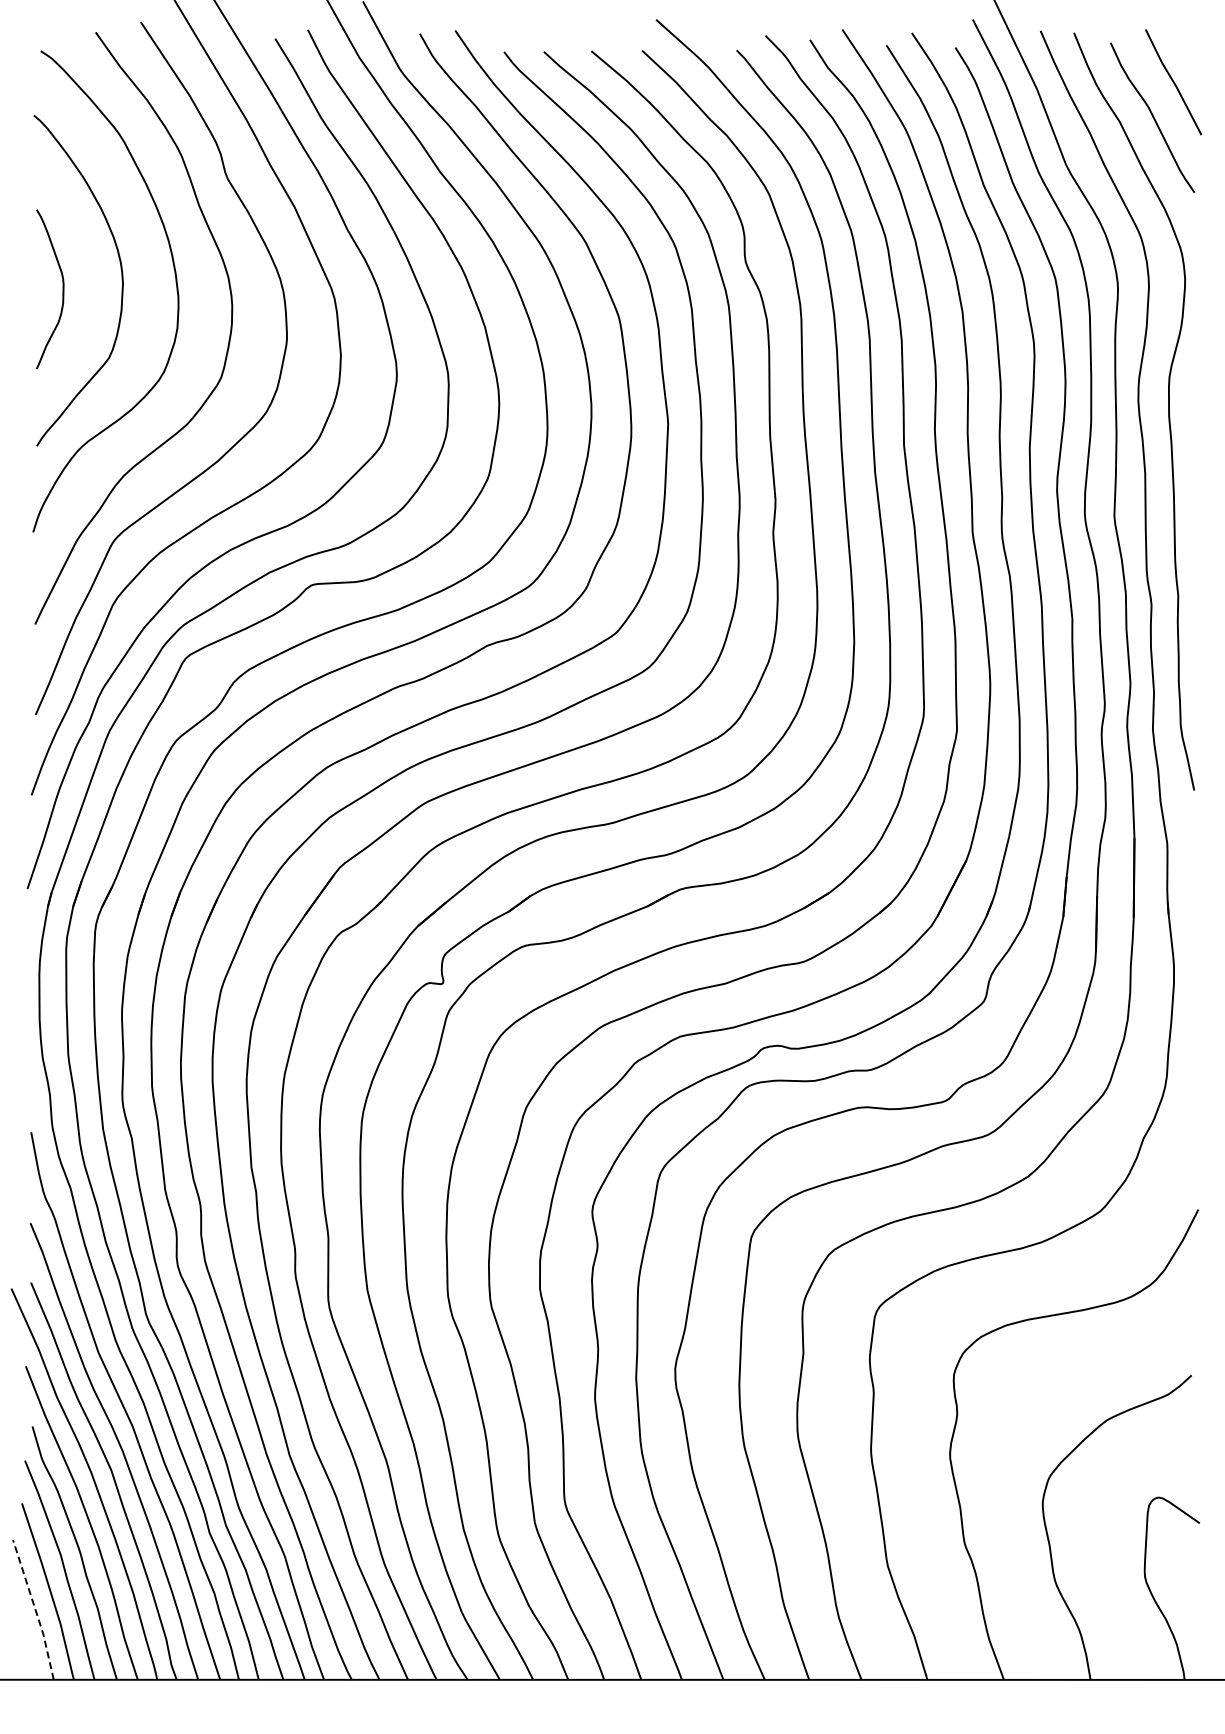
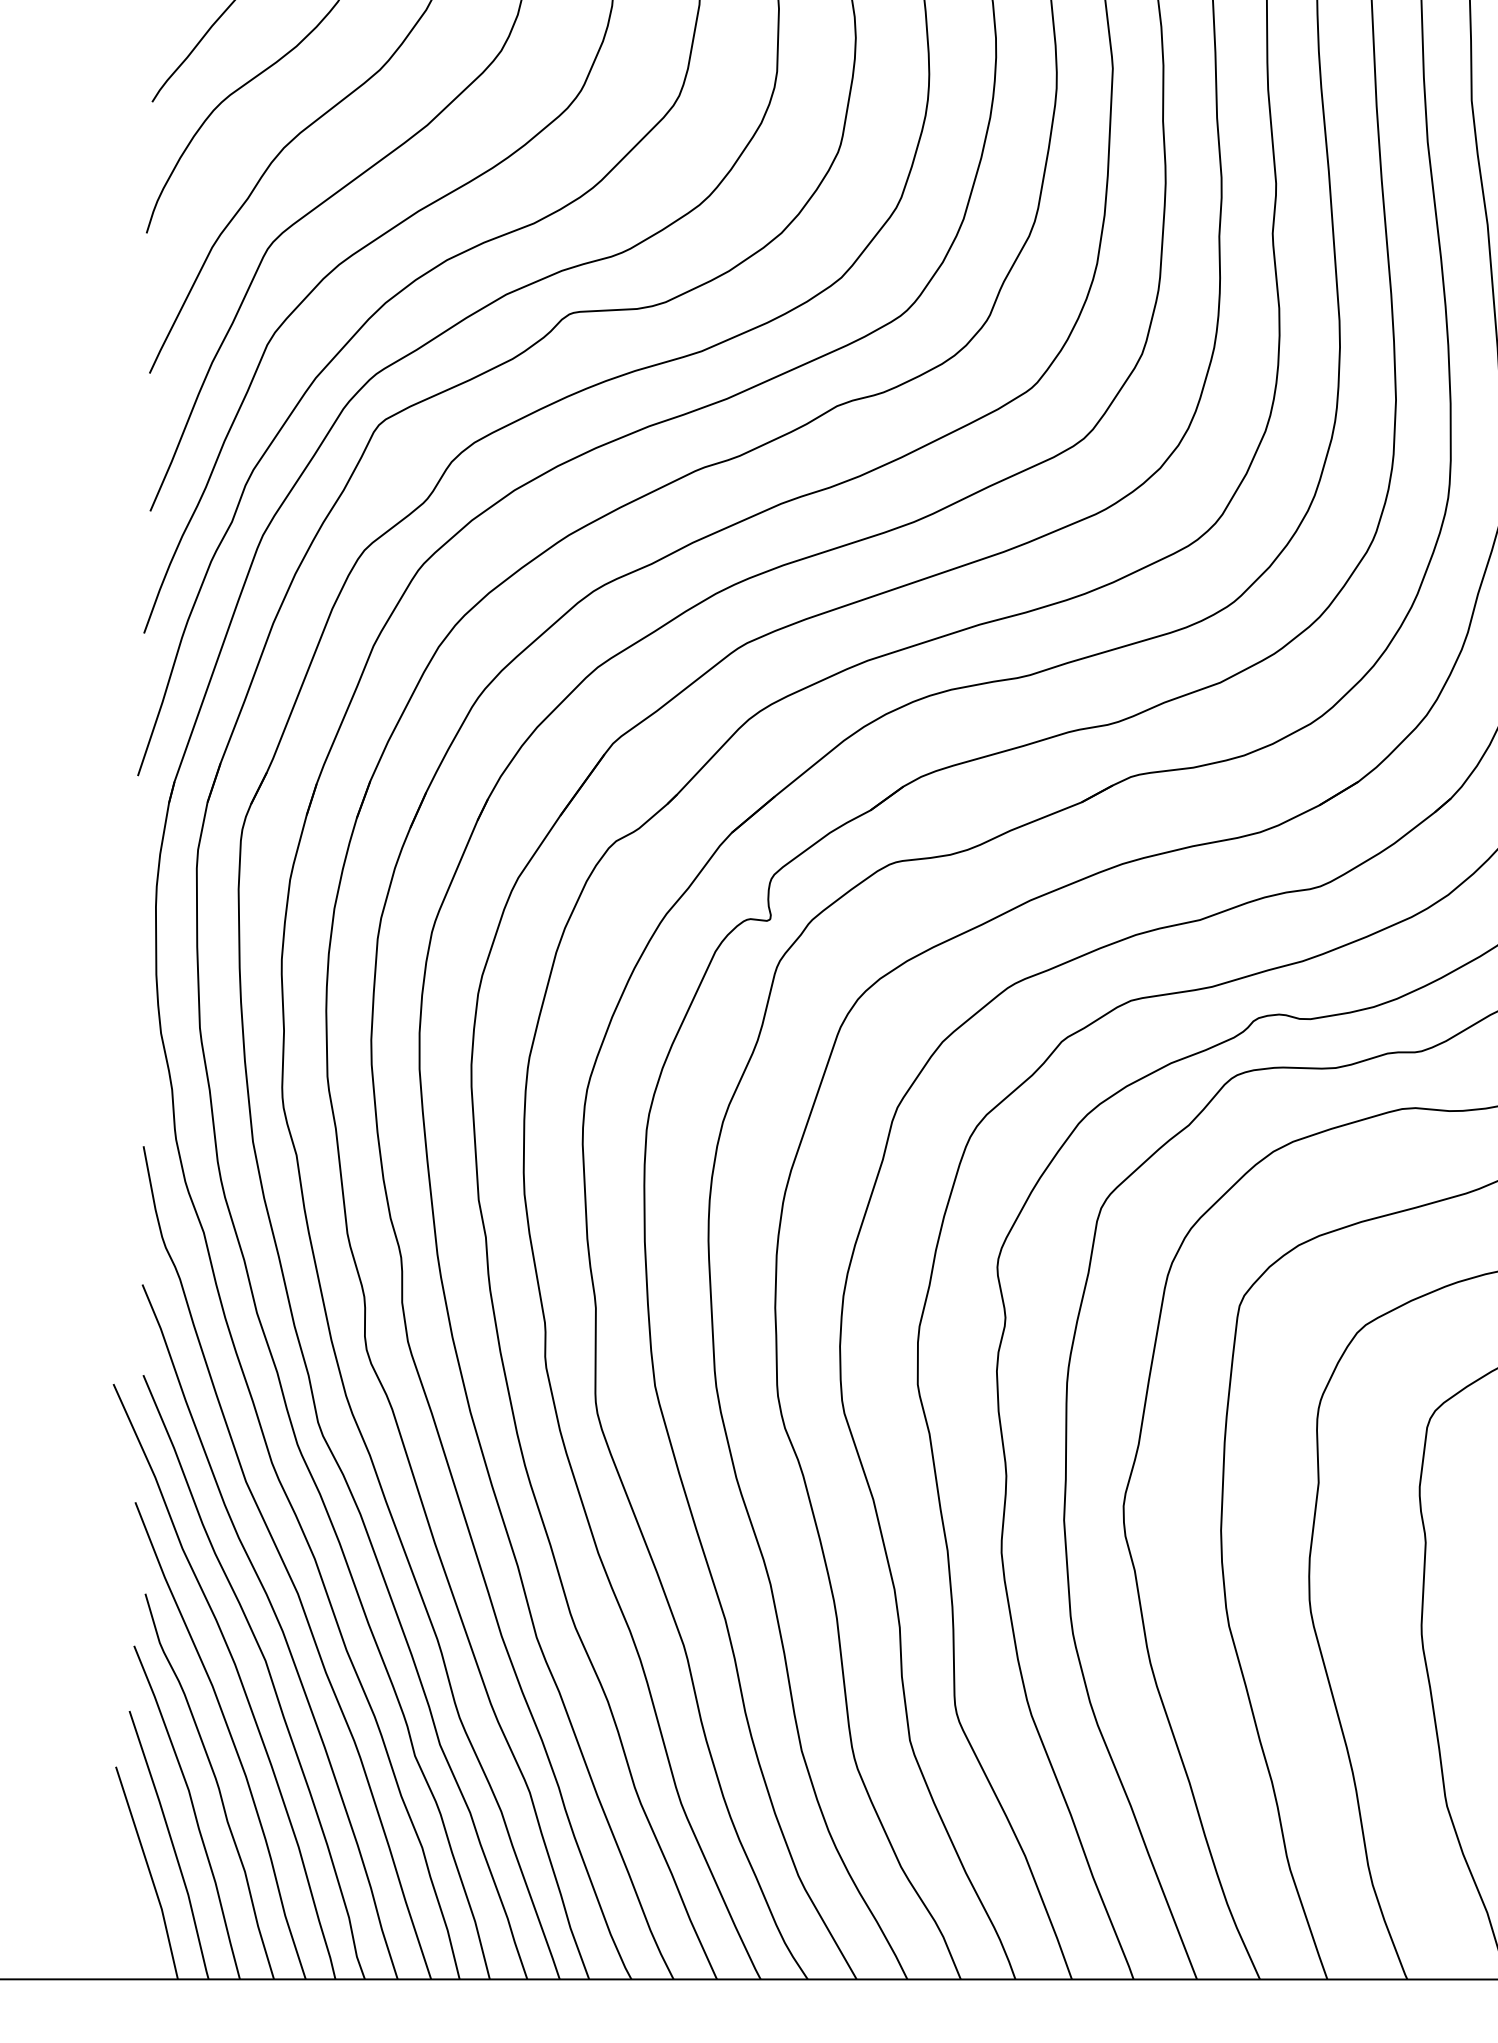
line: (35, 1610) -> (150, 1873), dashed -> solid

